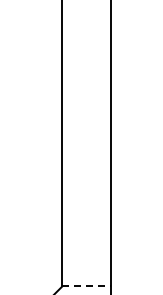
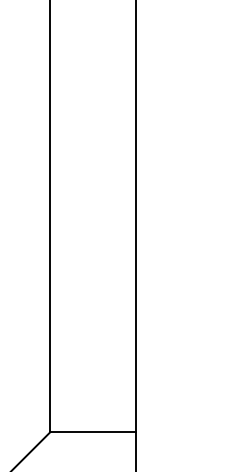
line: (87, 286) -> (94, 432), dashed -> solid

